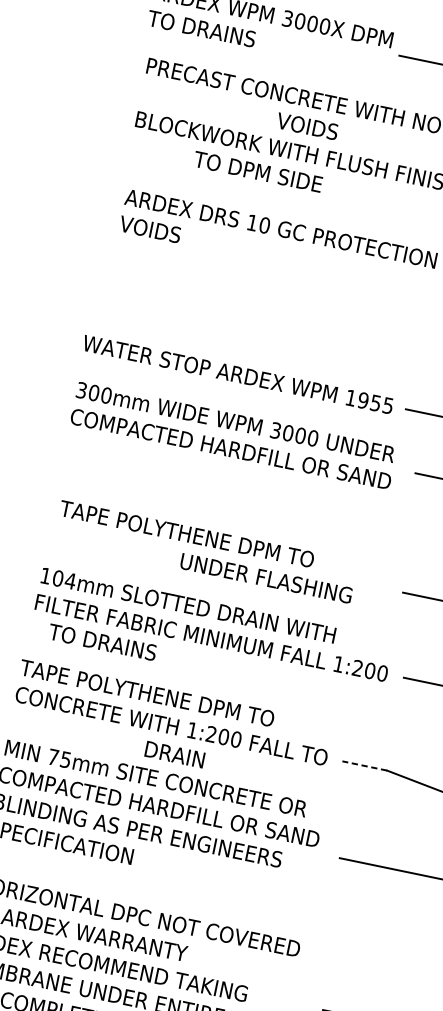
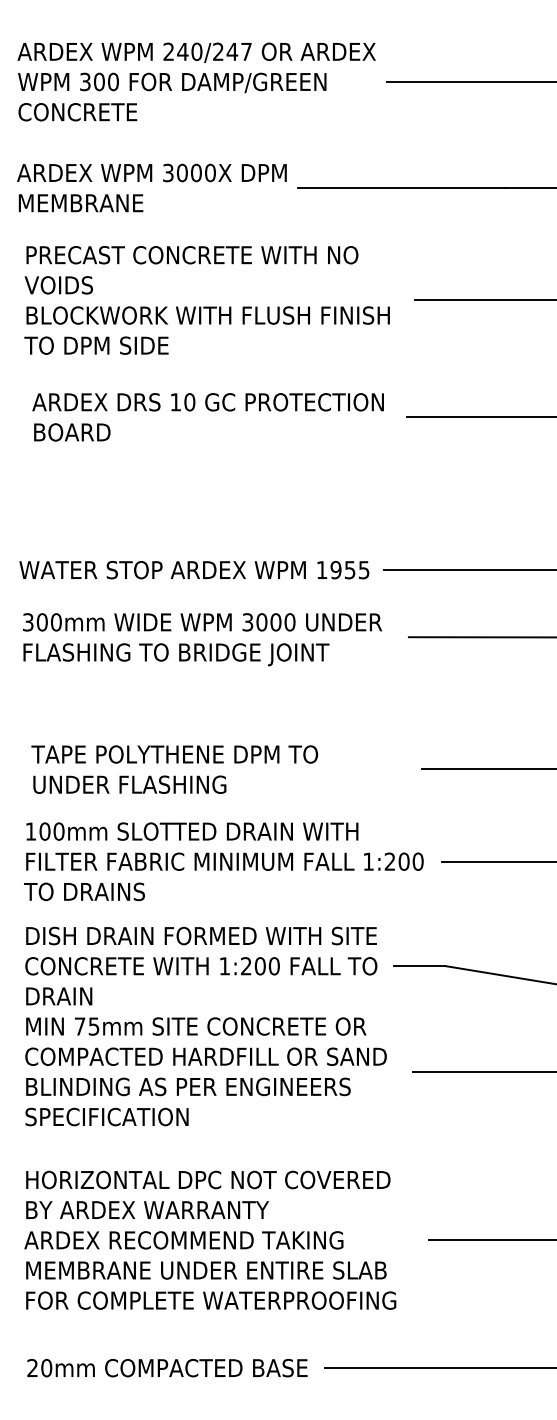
text: (203, 29) -> (79, 203), TO DRAINS -> MEMBRANE
text: (307, 126) -> (58, 285), moved
text: (258, 171) -> (96, 345), moved
text: (154, 230) -> (71, 432), VOIDS -> BOARD
text: (230, 450) -> (203, 654), COMPACTED HARDFILL OR SAND -> FLASHING TO BRIDGE JOINT
text: (266, 578) -> (129, 784), moved
text: (70, 580) -> (58, 831), 104mm -> 100mm
text: (102, 642) -> (84, 891), moved
text: (176, 698) -> (200, 935), TAPE POLYTHENE DPM TO -> DISH DRAIN FORMED WITH SITE
text: (175, 754) -> (59, 996), moved
line: (364, 766) -> (419, 966), dashed -> solid

